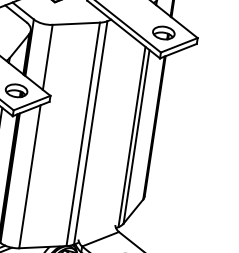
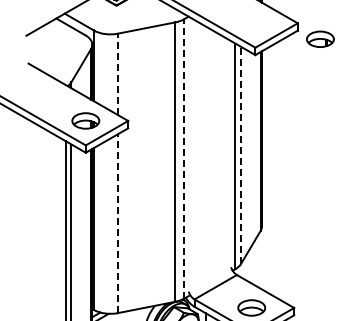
part: (163, 32) -> (320, 38), moved
line: (47, 57) -> (117, 74), solid -> dashed
line: (90, 132) -> (184, 158), solid -> dashed
line: (136, 137) -> (241, 155), solid -> dashed
line: (29, 176) -> (117, 223), solid -> dashed

